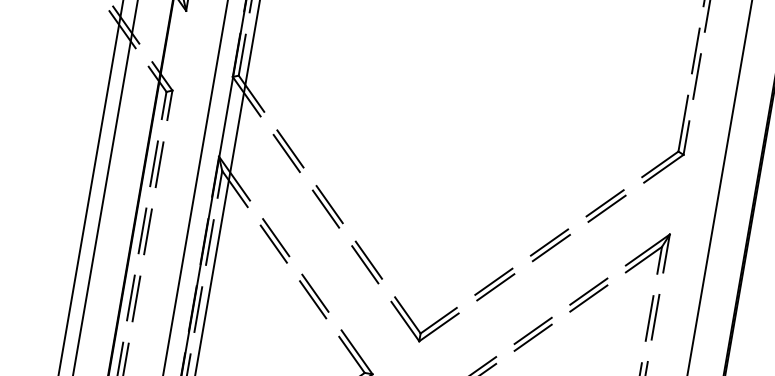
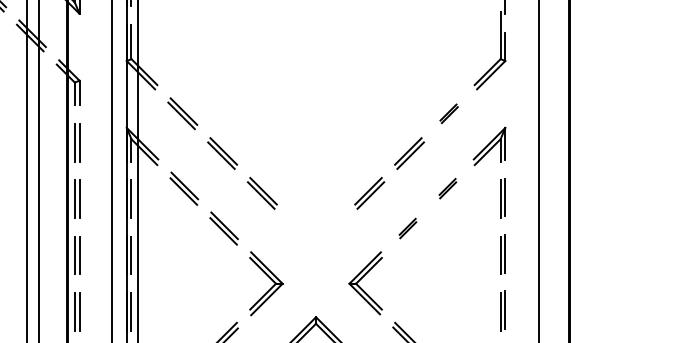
part: (605, 205) -> (448, 113), size x0.6
part: (588, 294) -> (447, 188), size x0.6
part: (422, 321) -> (315, 233), removed
part: (532, 334) -> (407, 228), size x0.6

